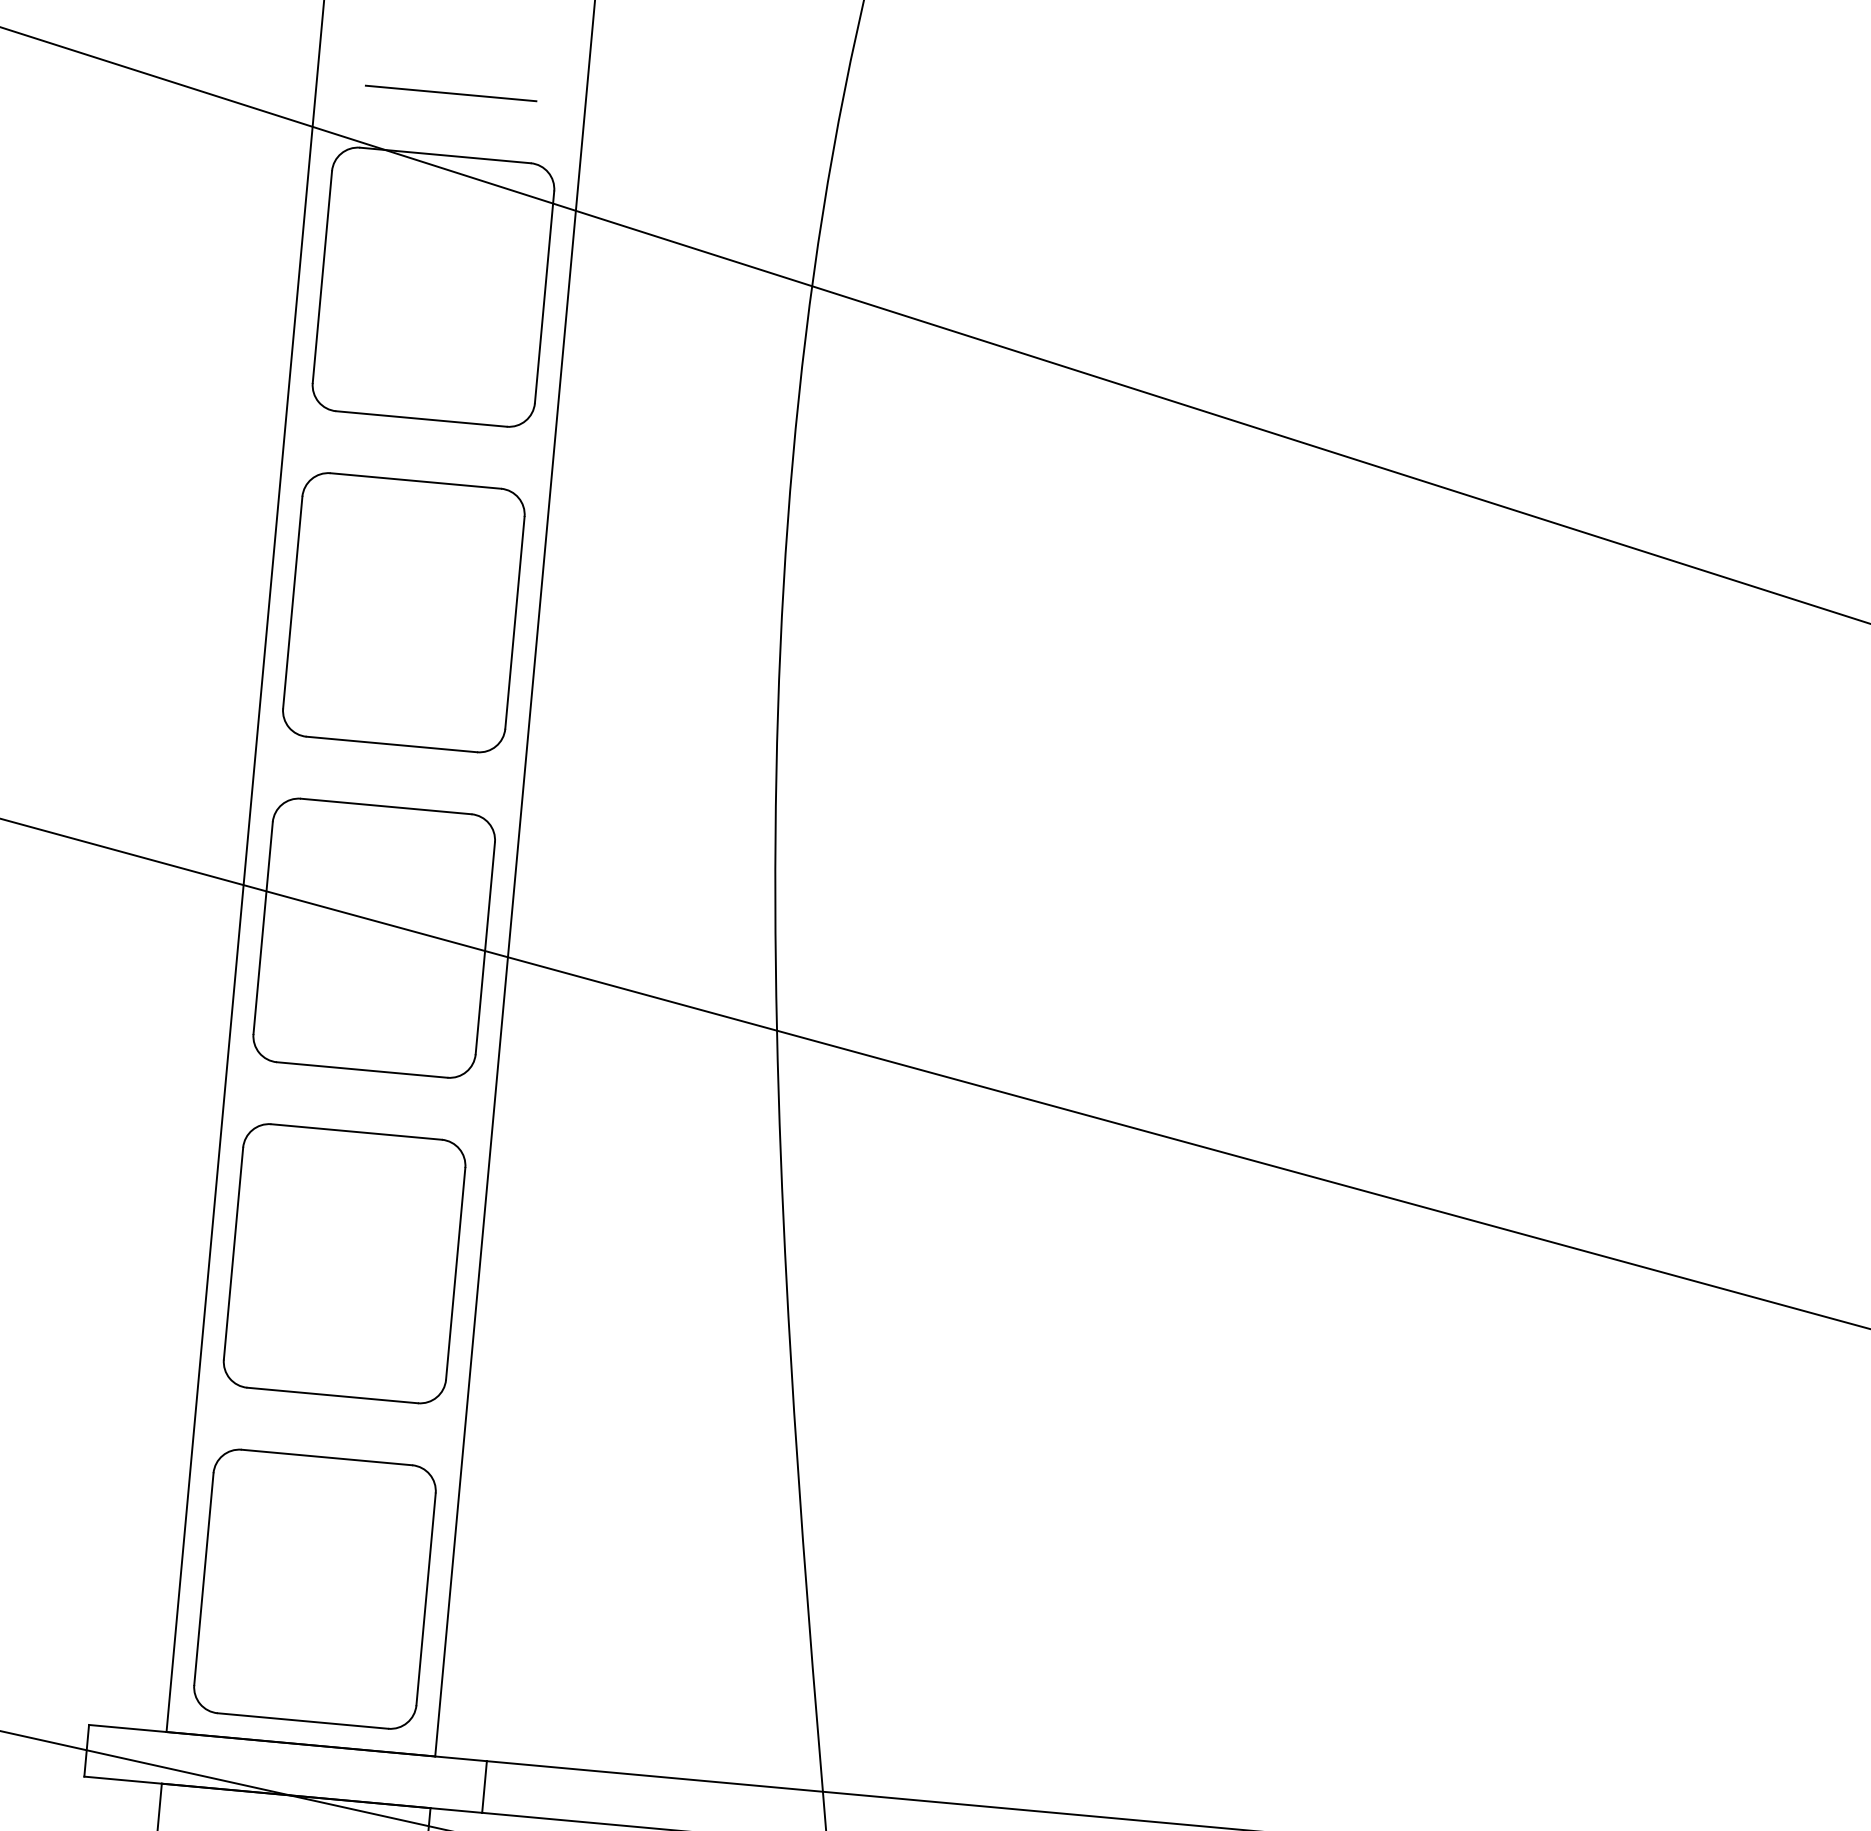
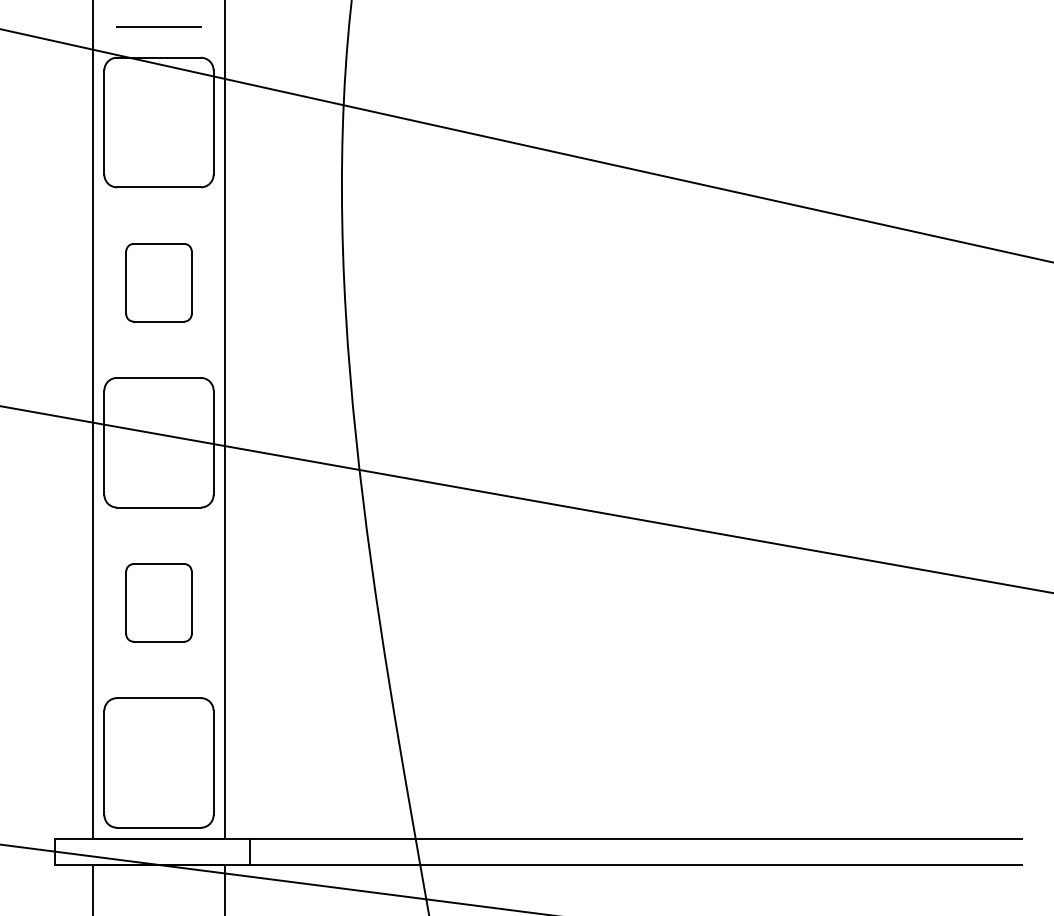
part: (402, 612) -> (158, 282), size x0.6
part: (343, 1262) -> (158, 602), size x0.6

